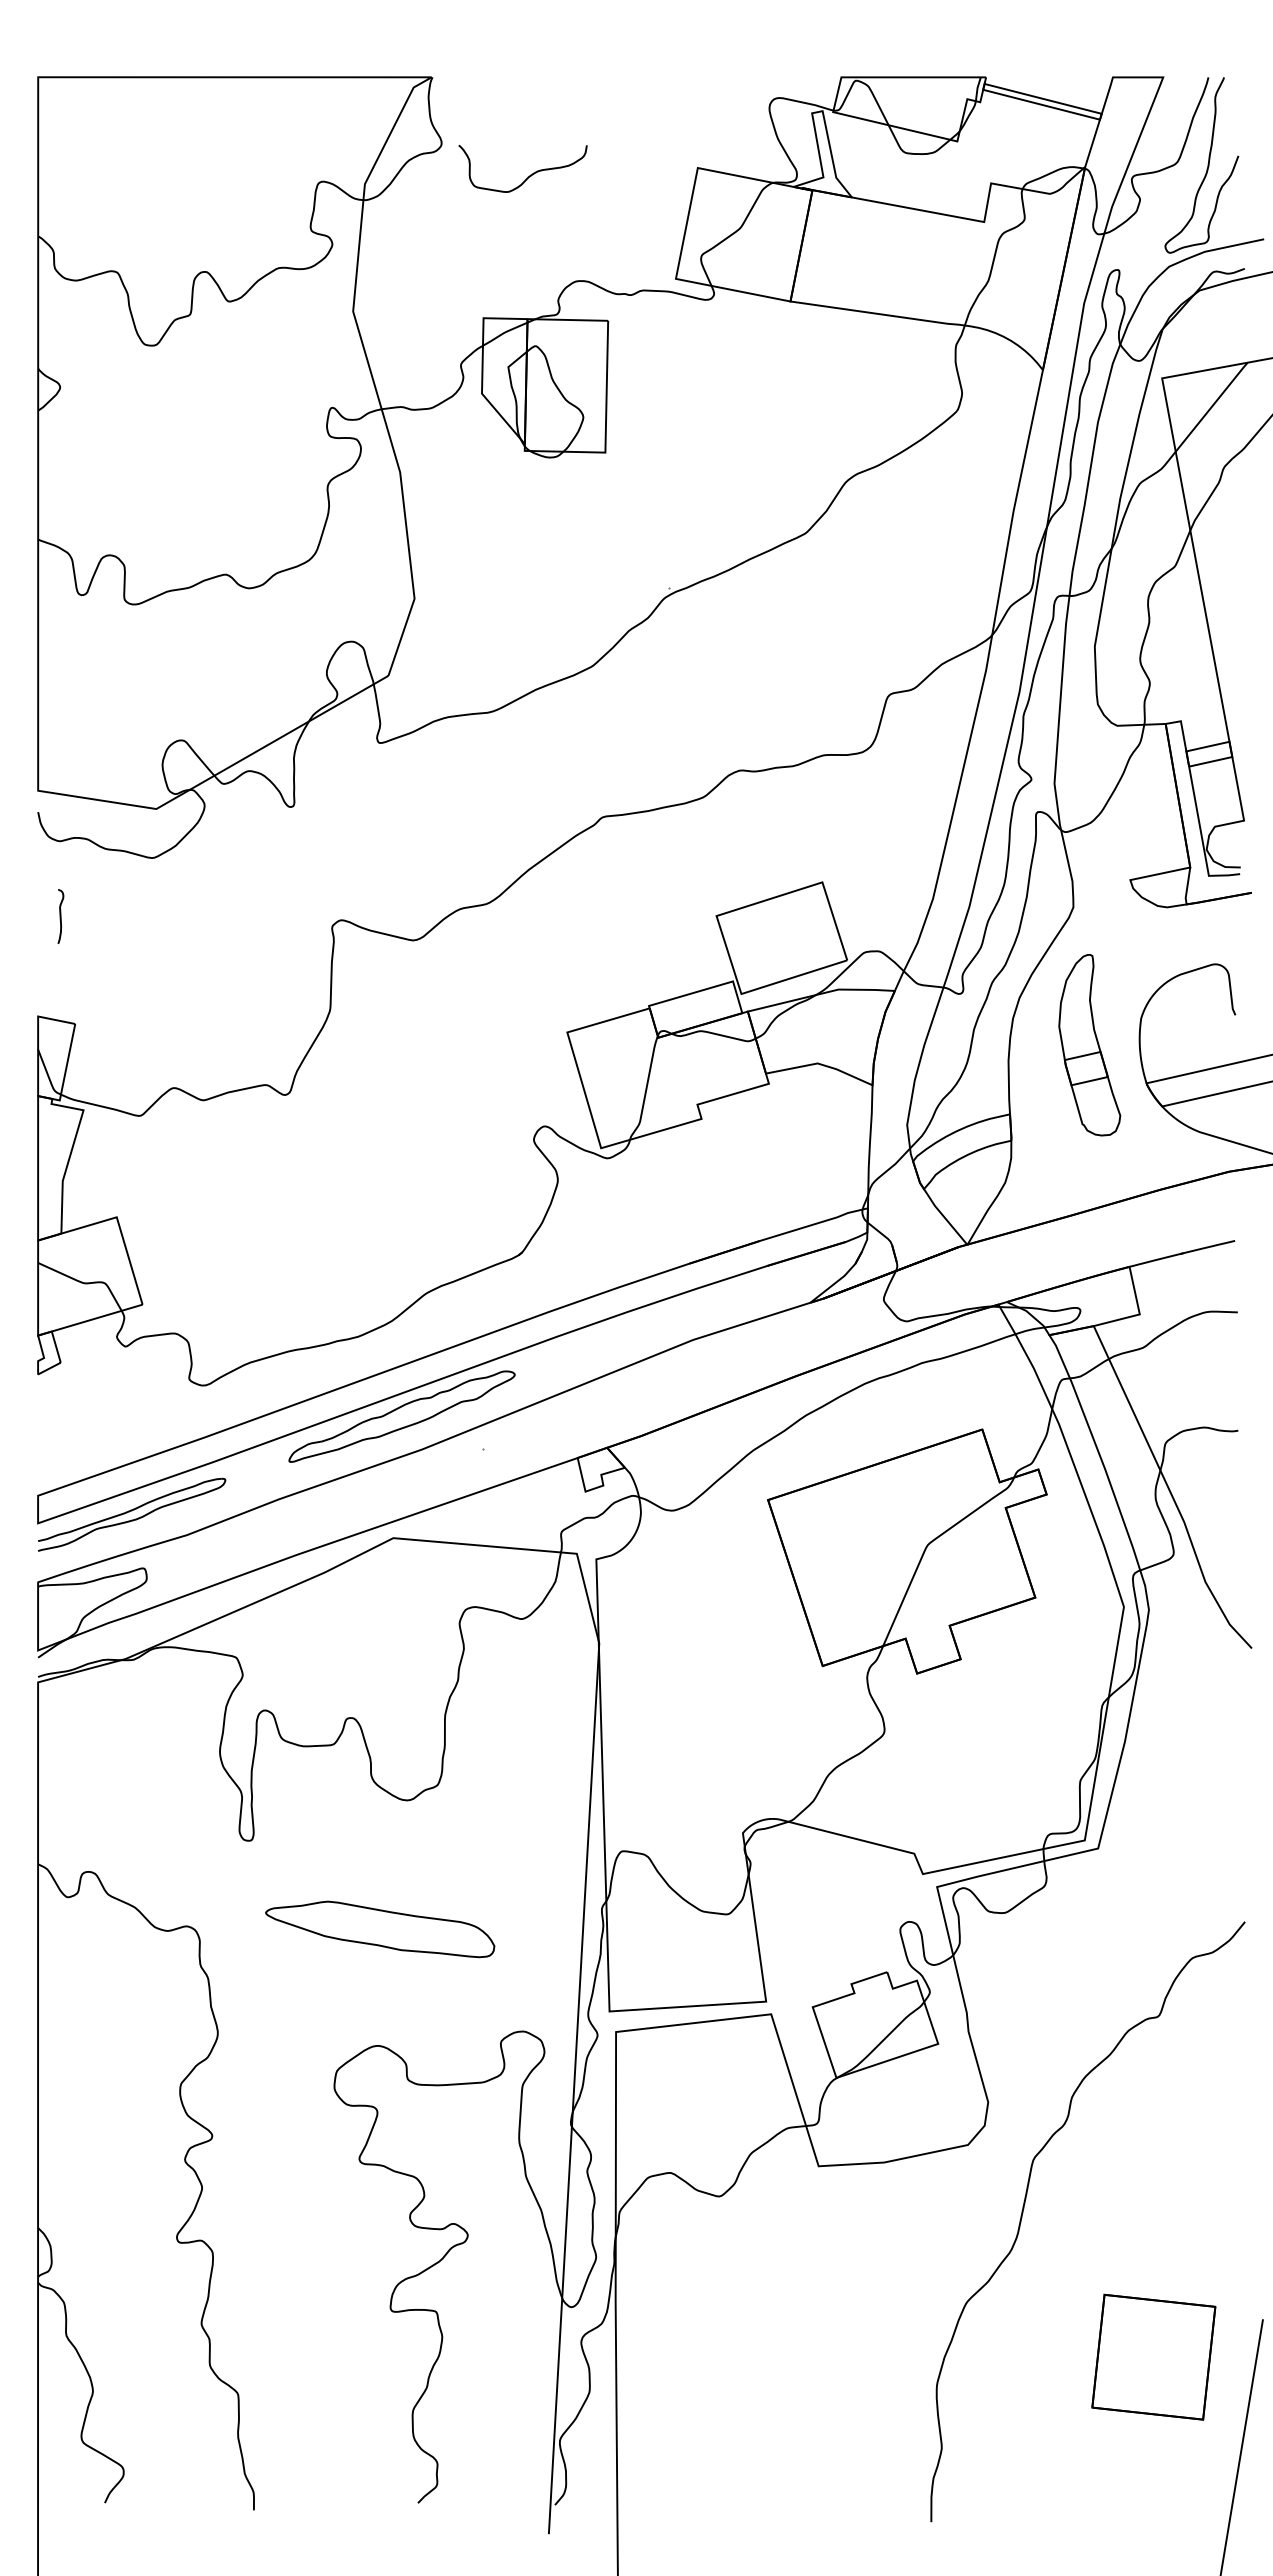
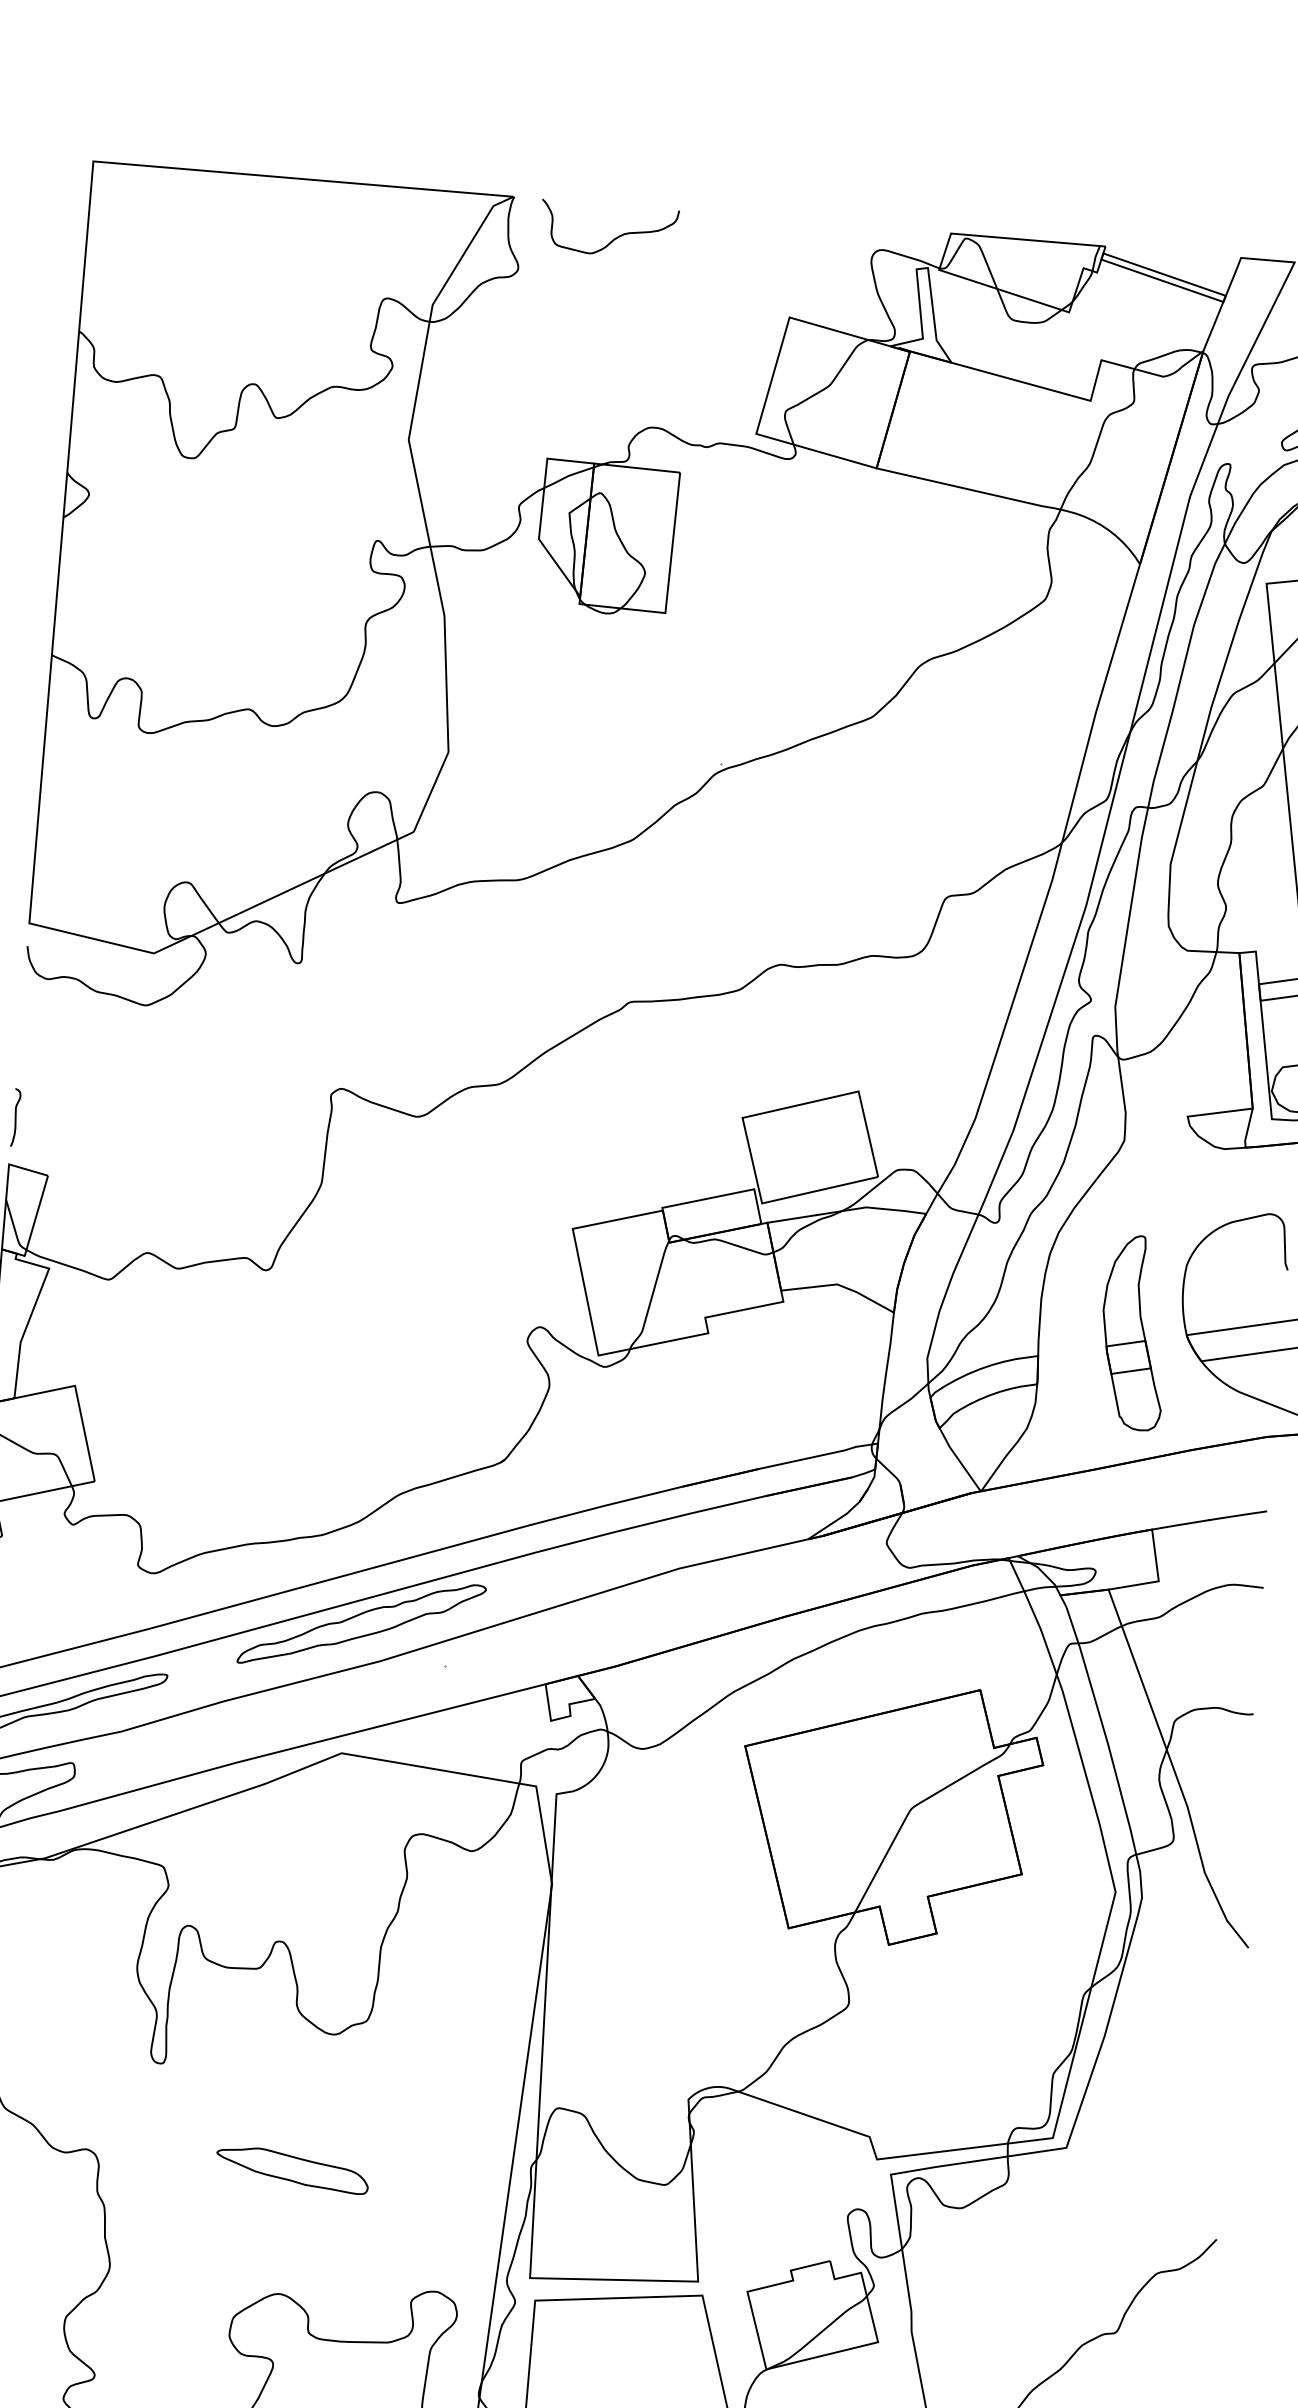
curve: (529, 175) -> (615, 237), moved
curve: (60, 916) -> (15, 1117), moved
part: (1089, 1045) -> (1134, 1333), moved
part: (380, 1929) -> (292, 2170), size x0.62

